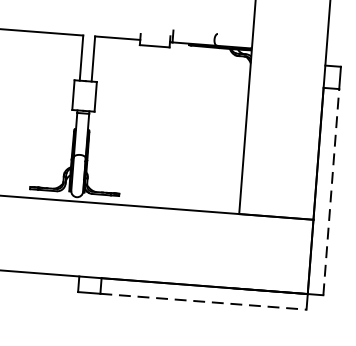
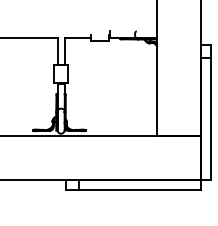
line: (331, 190) -> (210, 118), dashed -> solid
line: (203, 301) -> (140, 189), dashed -> solid

